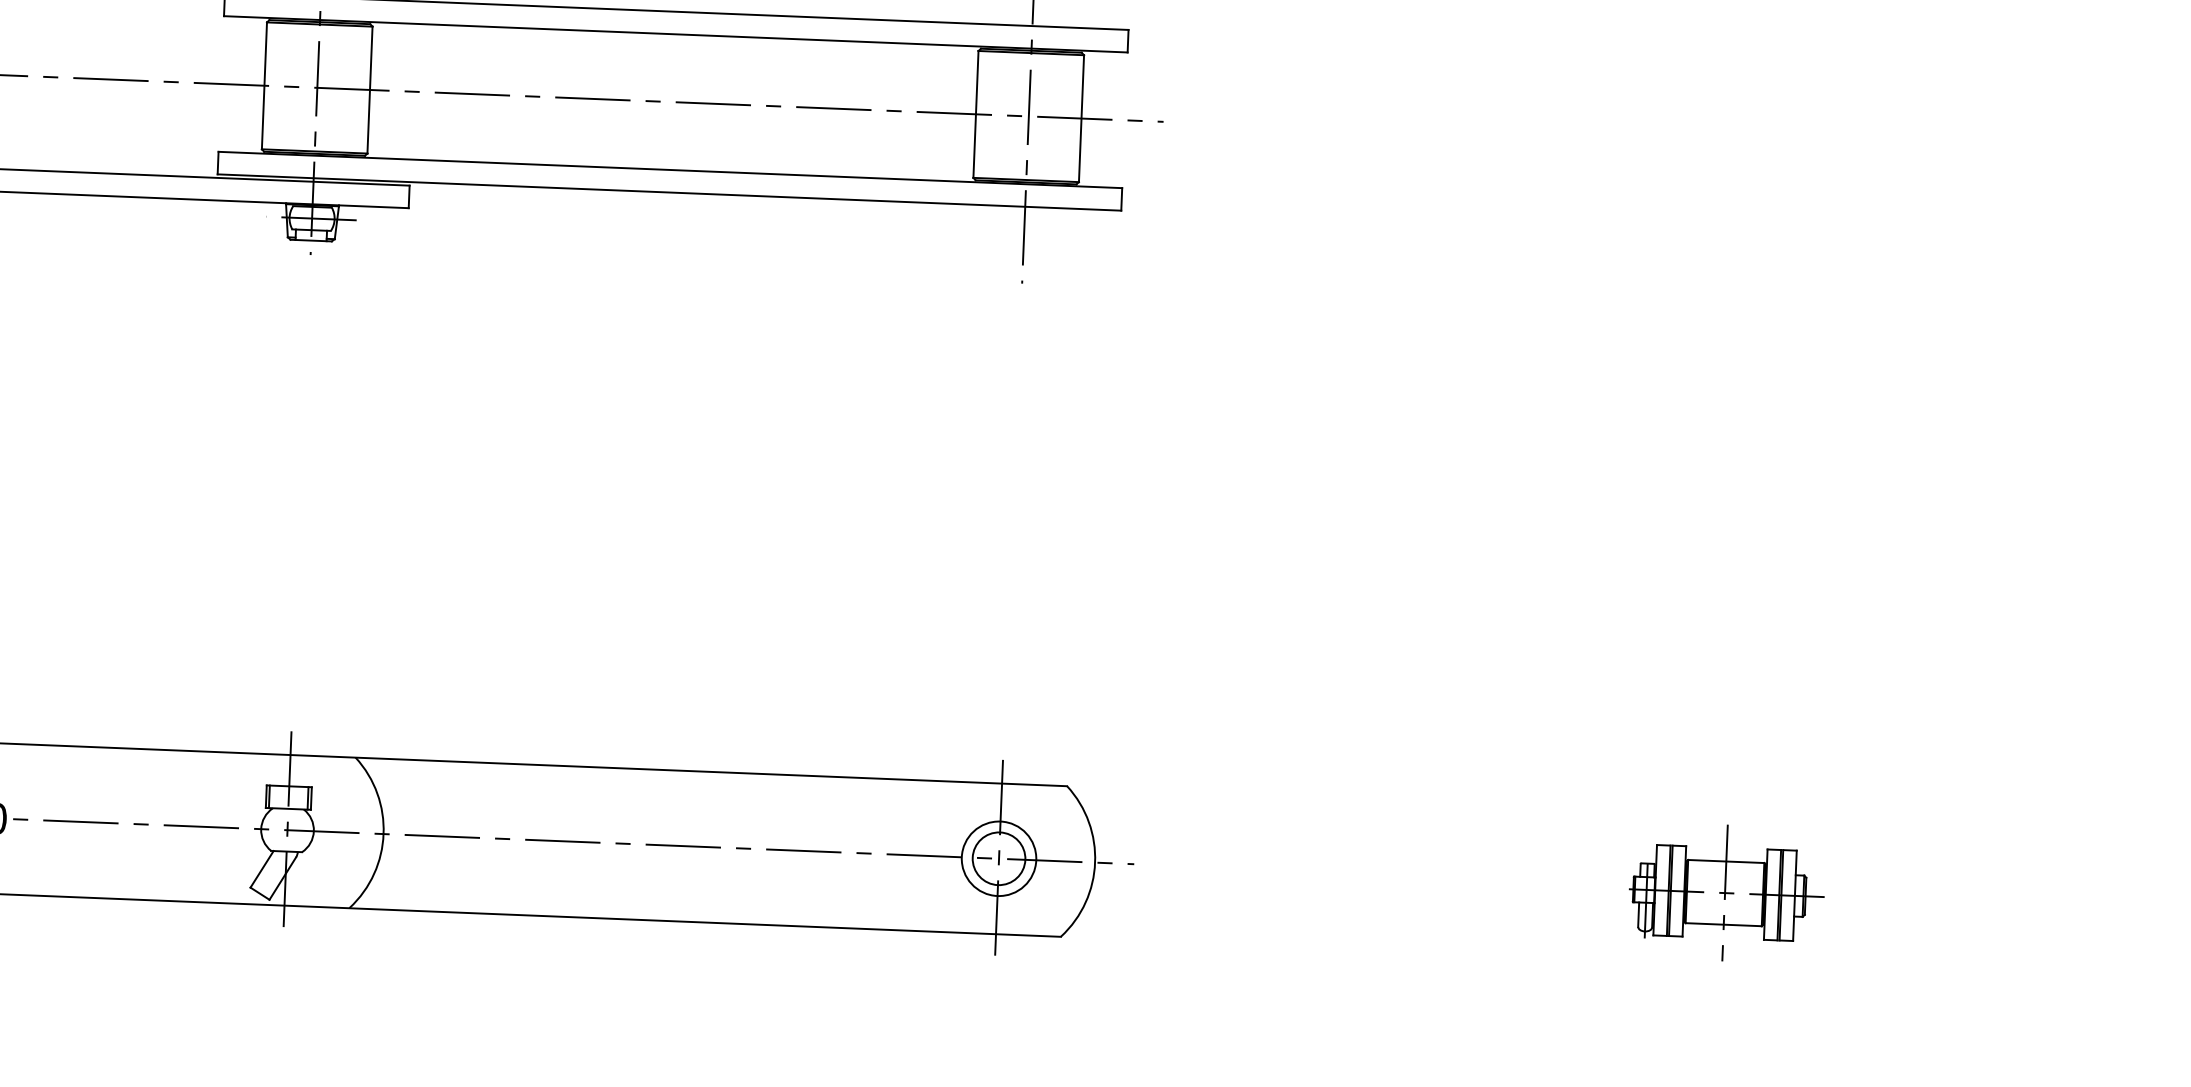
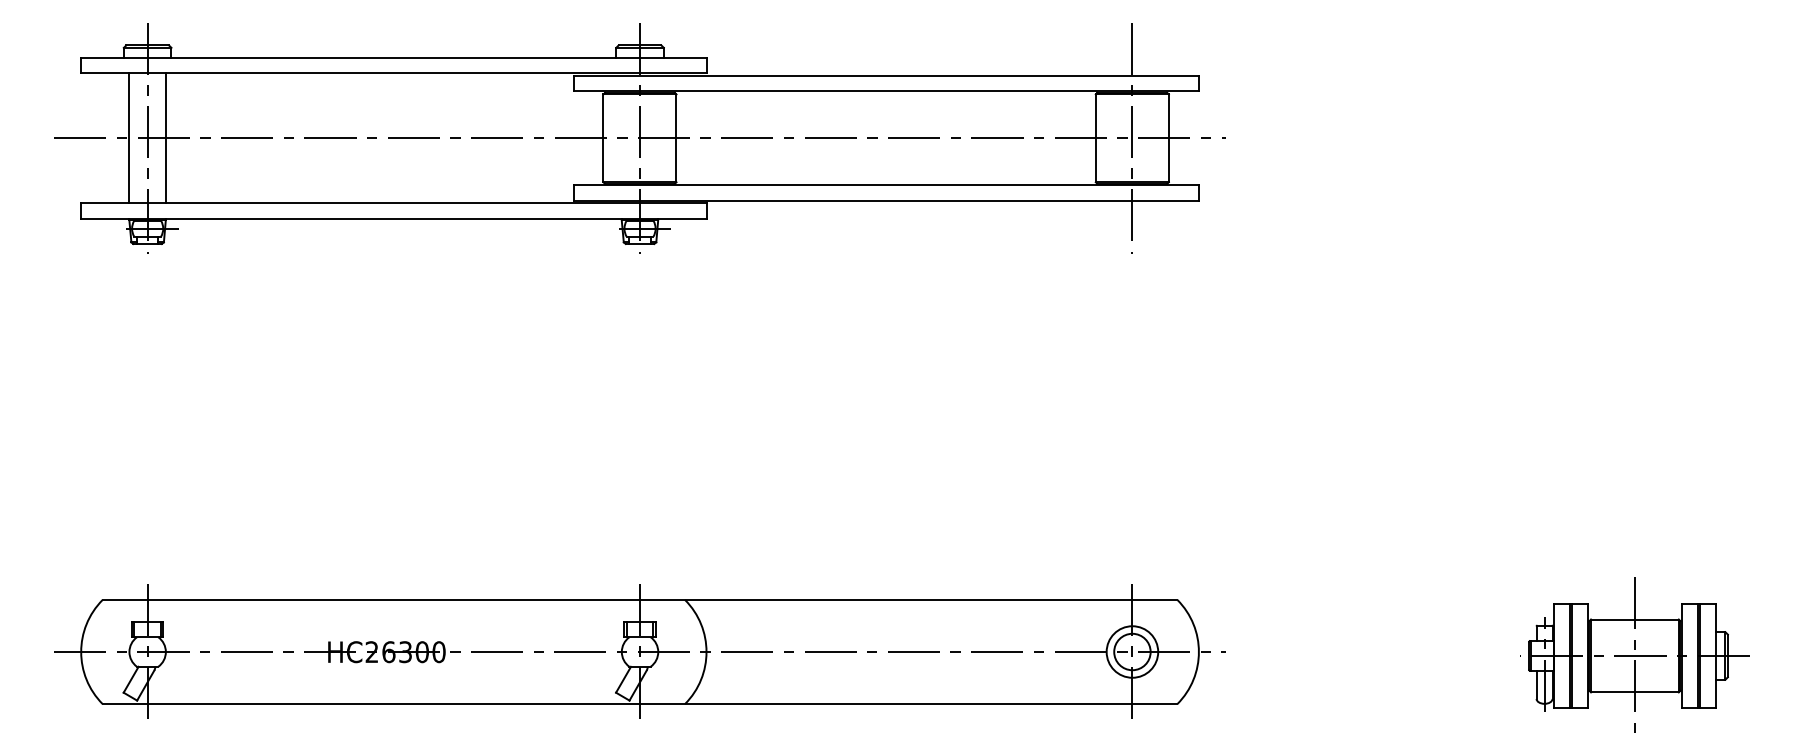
part: (1724, 891) -> (1634, 654), size x1.67

